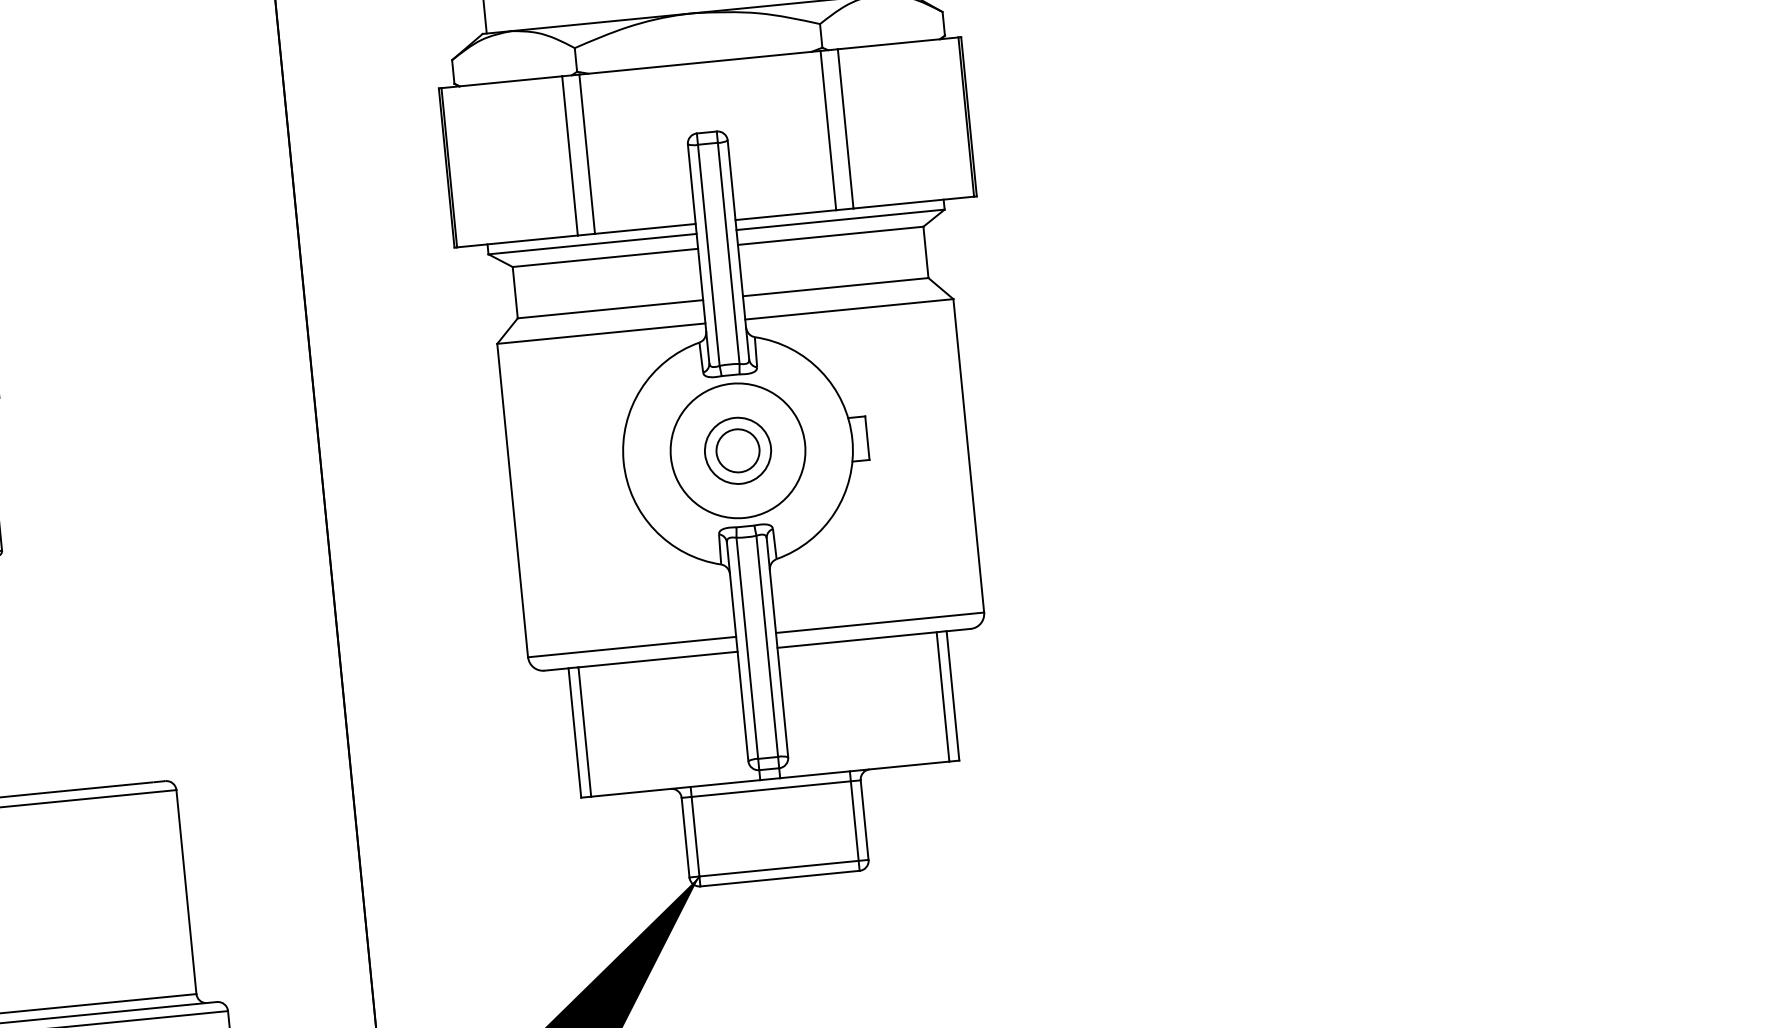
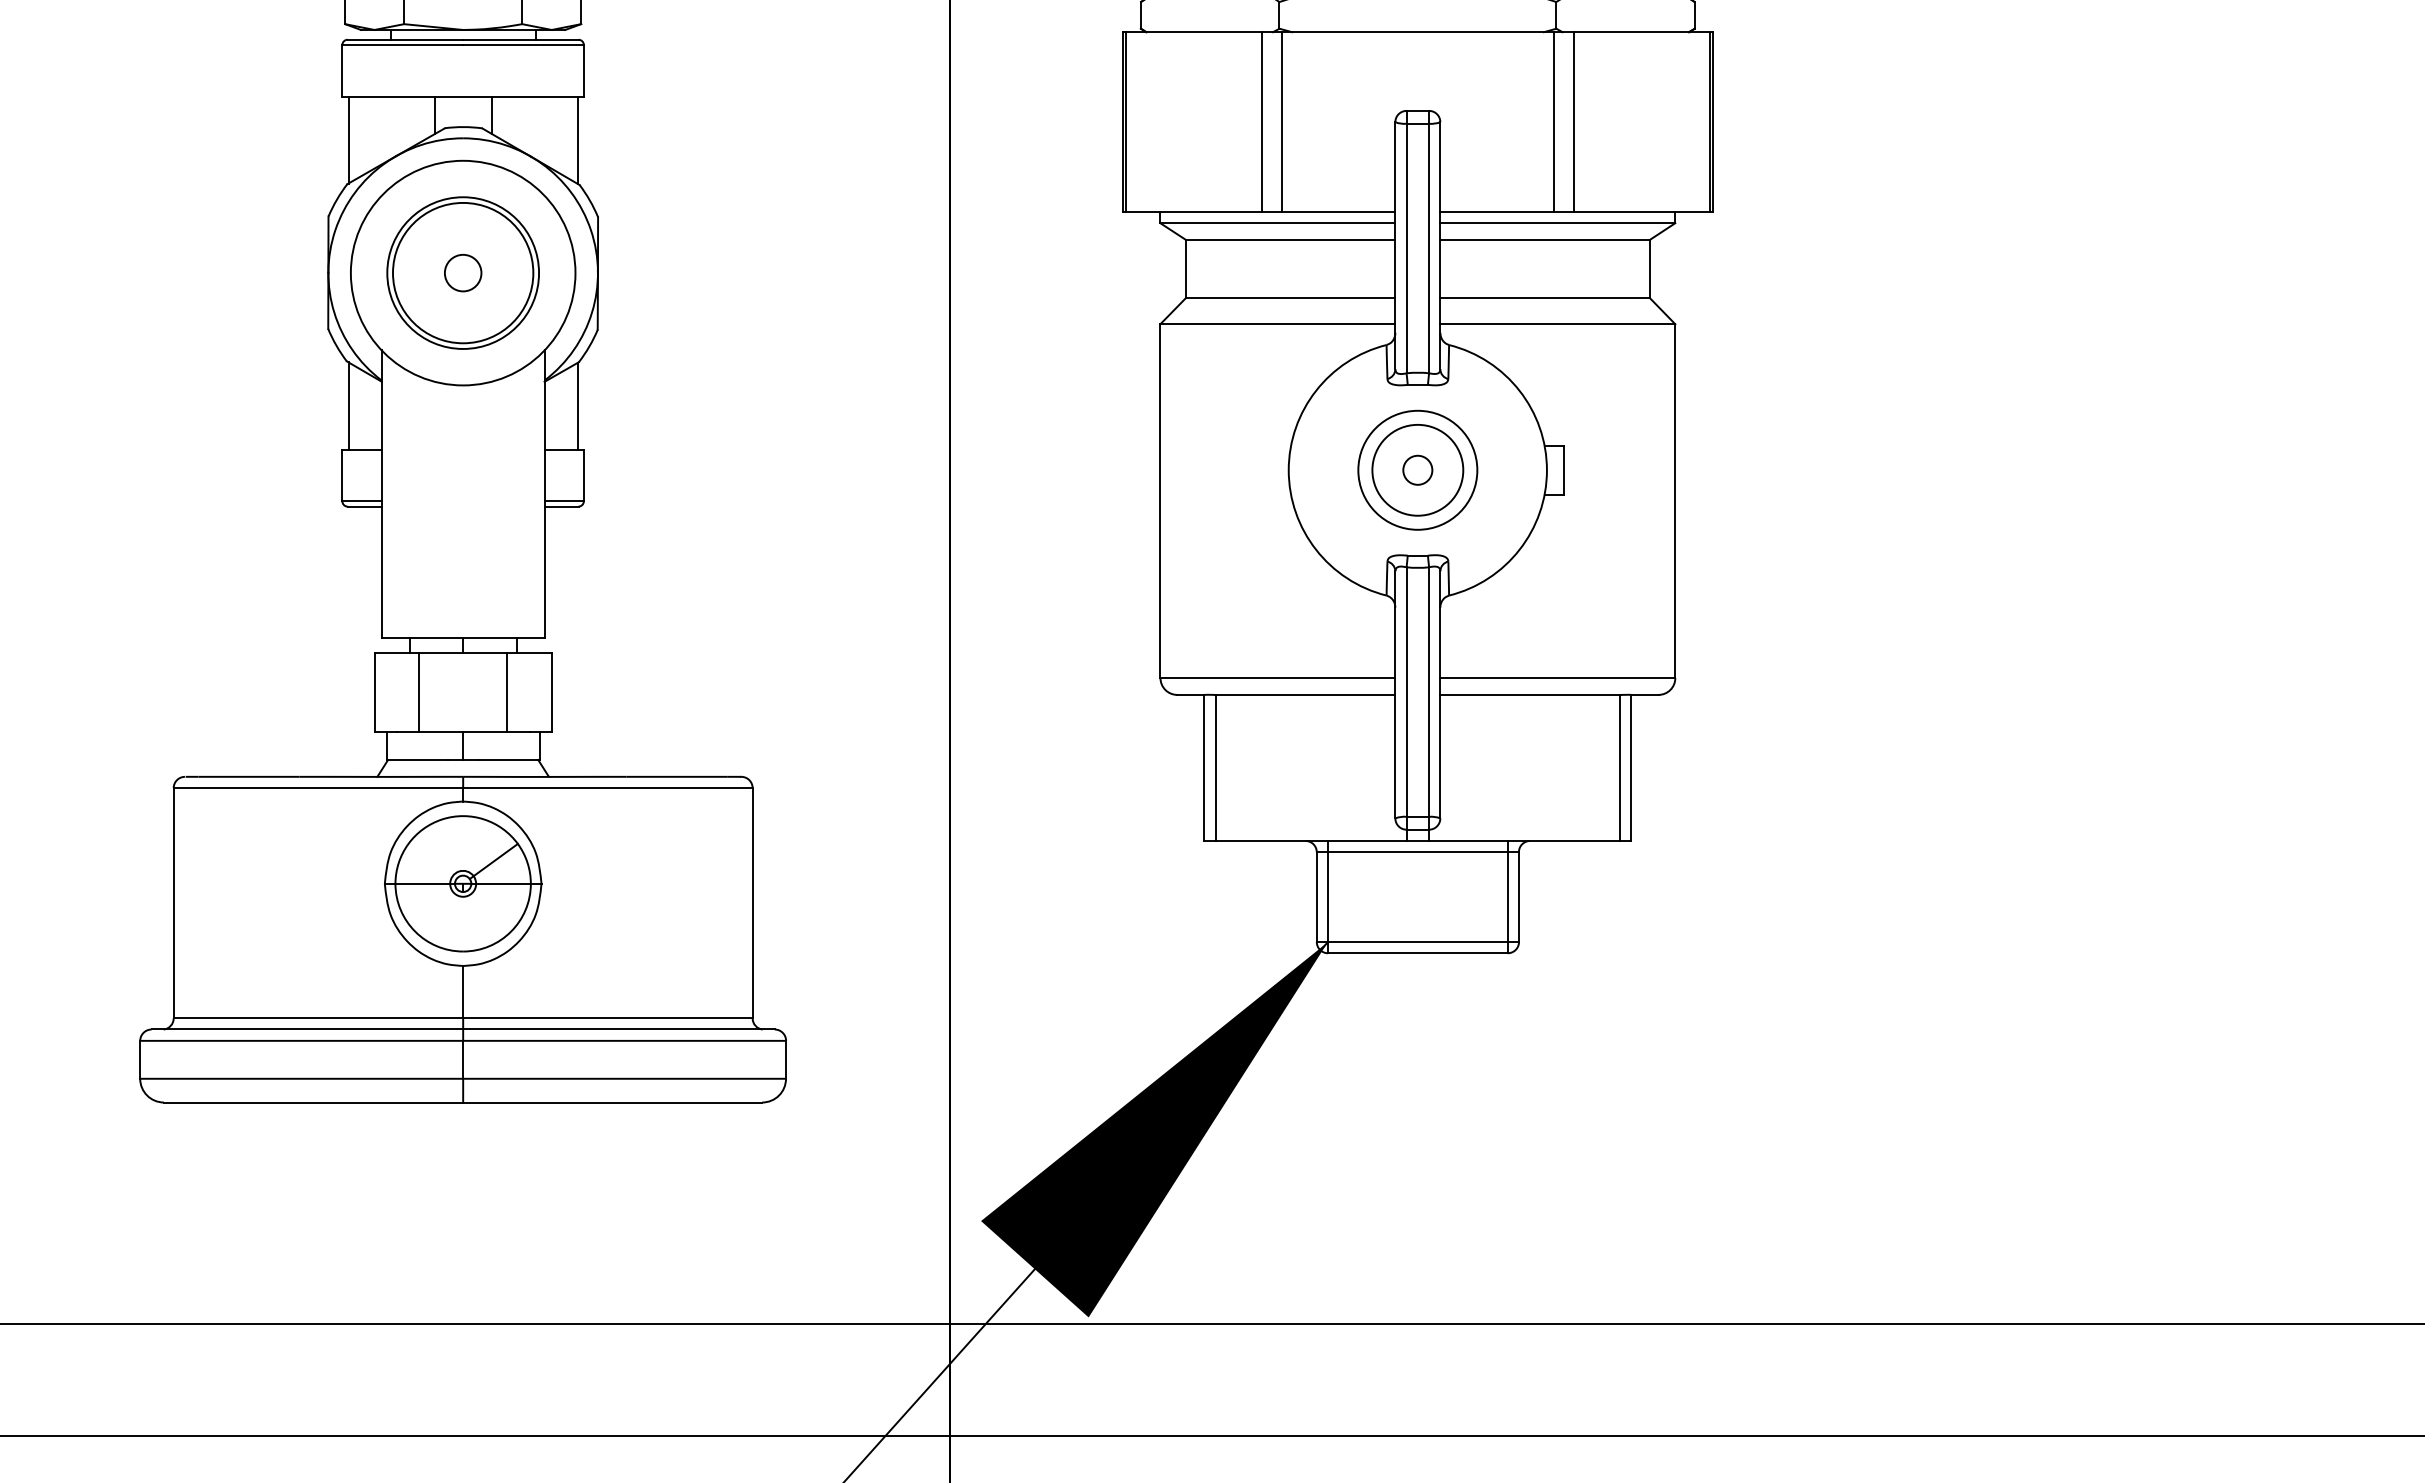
circle: (737, 451) -> (1417, 470), size x0.6
circle: (737, 451) -> (1417, 470), size x0.6
circle: (737, 451) -> (1417, 470), size x1.6

